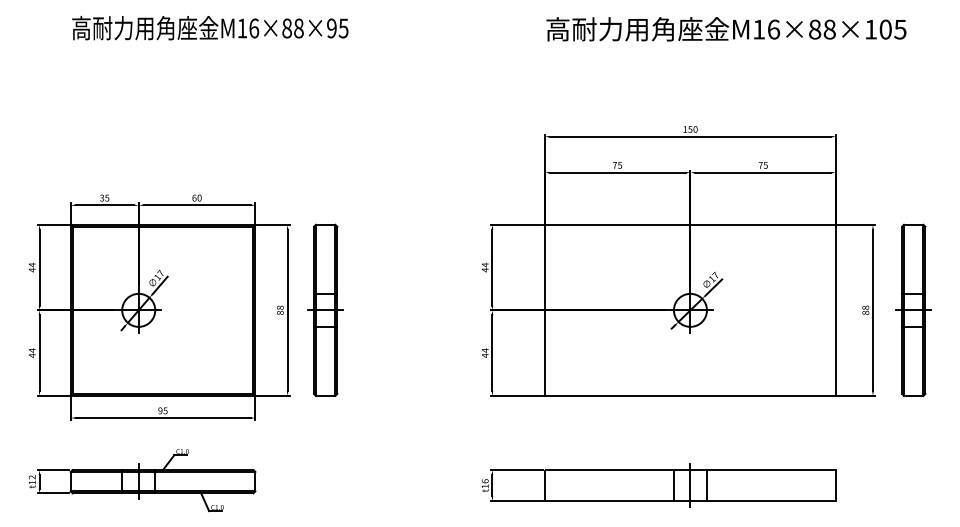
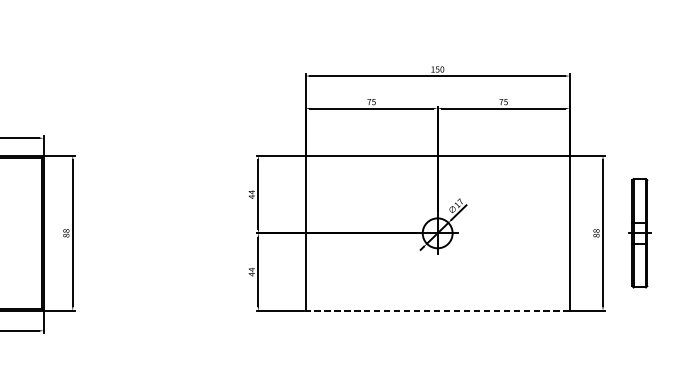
part: (325, 309) -> (107, 232), removed
part: (913, 309) -> (639, 232), size x0.7
line: (690, 395) -> (437, 310), solid -> dashed

